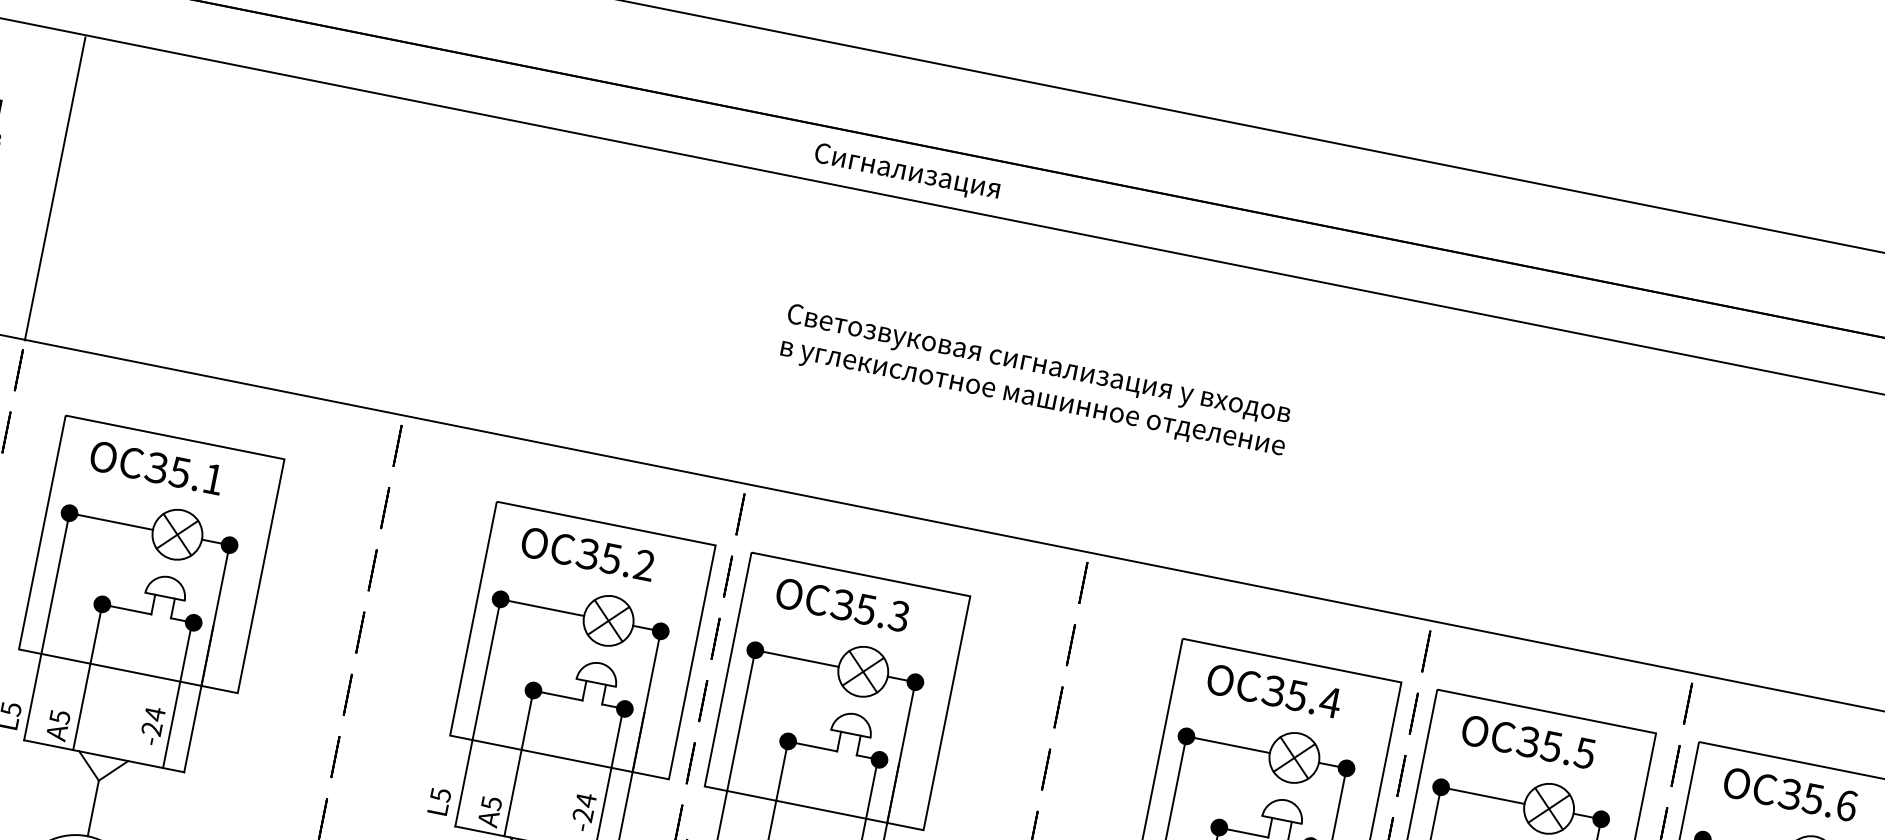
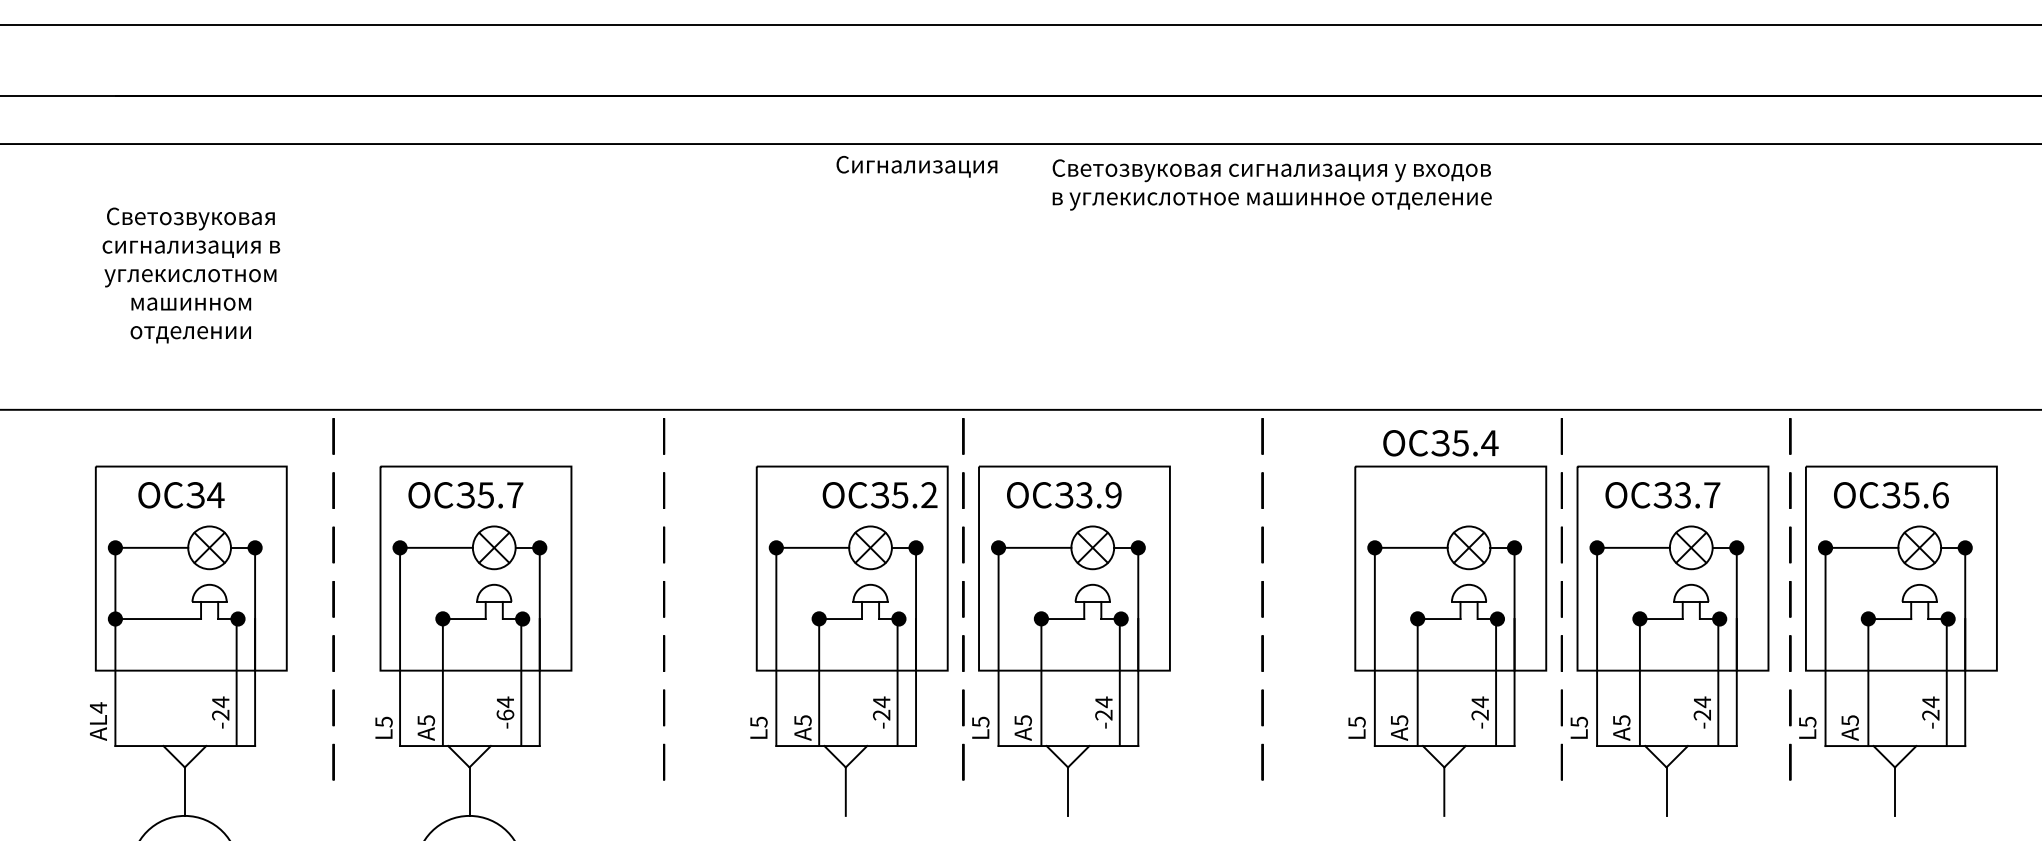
text: (906, 172) -> (916, 166), moved
line: (55, 188) -> (333, 277), removed
text: (1035, 381) -> (1271, 184), moved
text: (213, 479) -> (515, 495), 5.1 -> 5.7
text: (587, 554) -> (879, 495), moved
text: (881, 613) -> (1098, 495), 5.3 -> 3.9
text: (1273, 691) -> (1440, 443), moved
text: (152, 728) -> (505, 714), -24 -> -64
text: (1568, 750) -> (1697, 495), 5.5 -> 3.7

